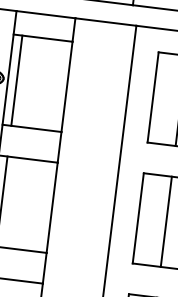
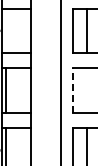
line: (15, 79) -> (5, 30), removed
line: (138, 218) -> (73, 90), solid -> dashed
line: (167, 221) -> (87, 90), removed

